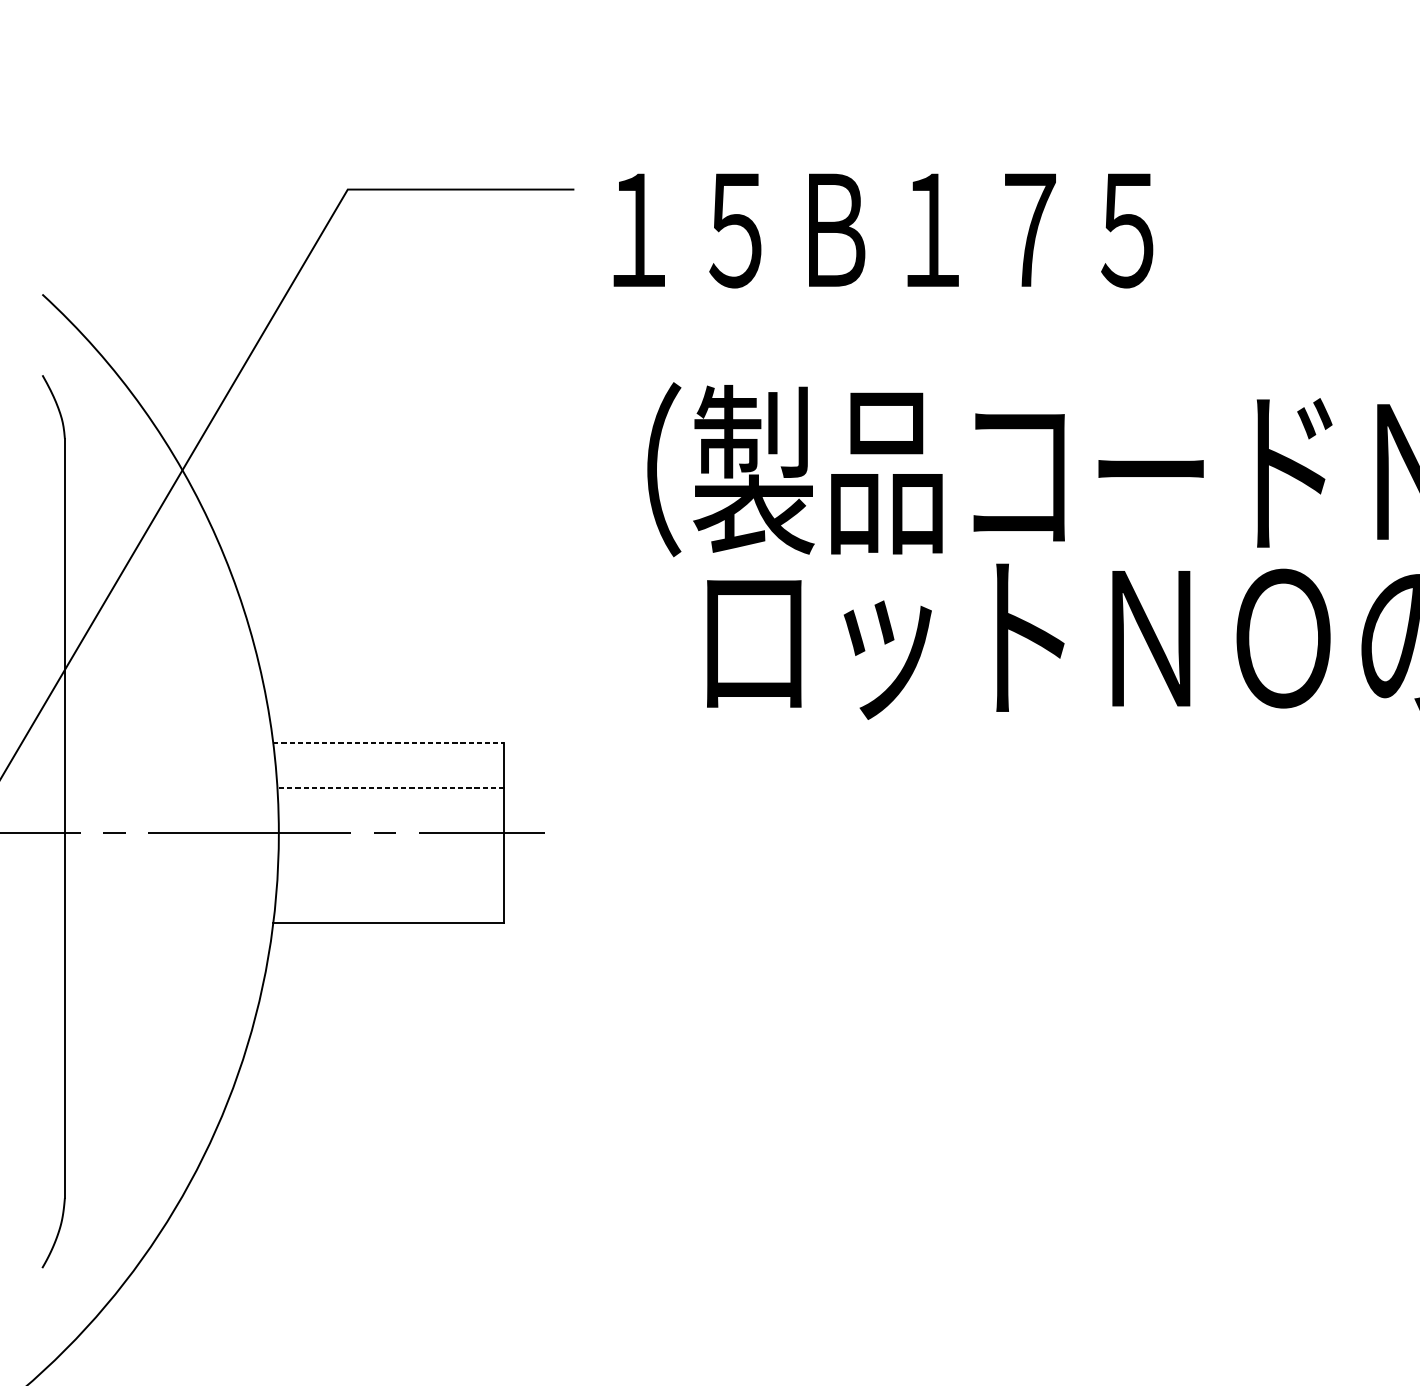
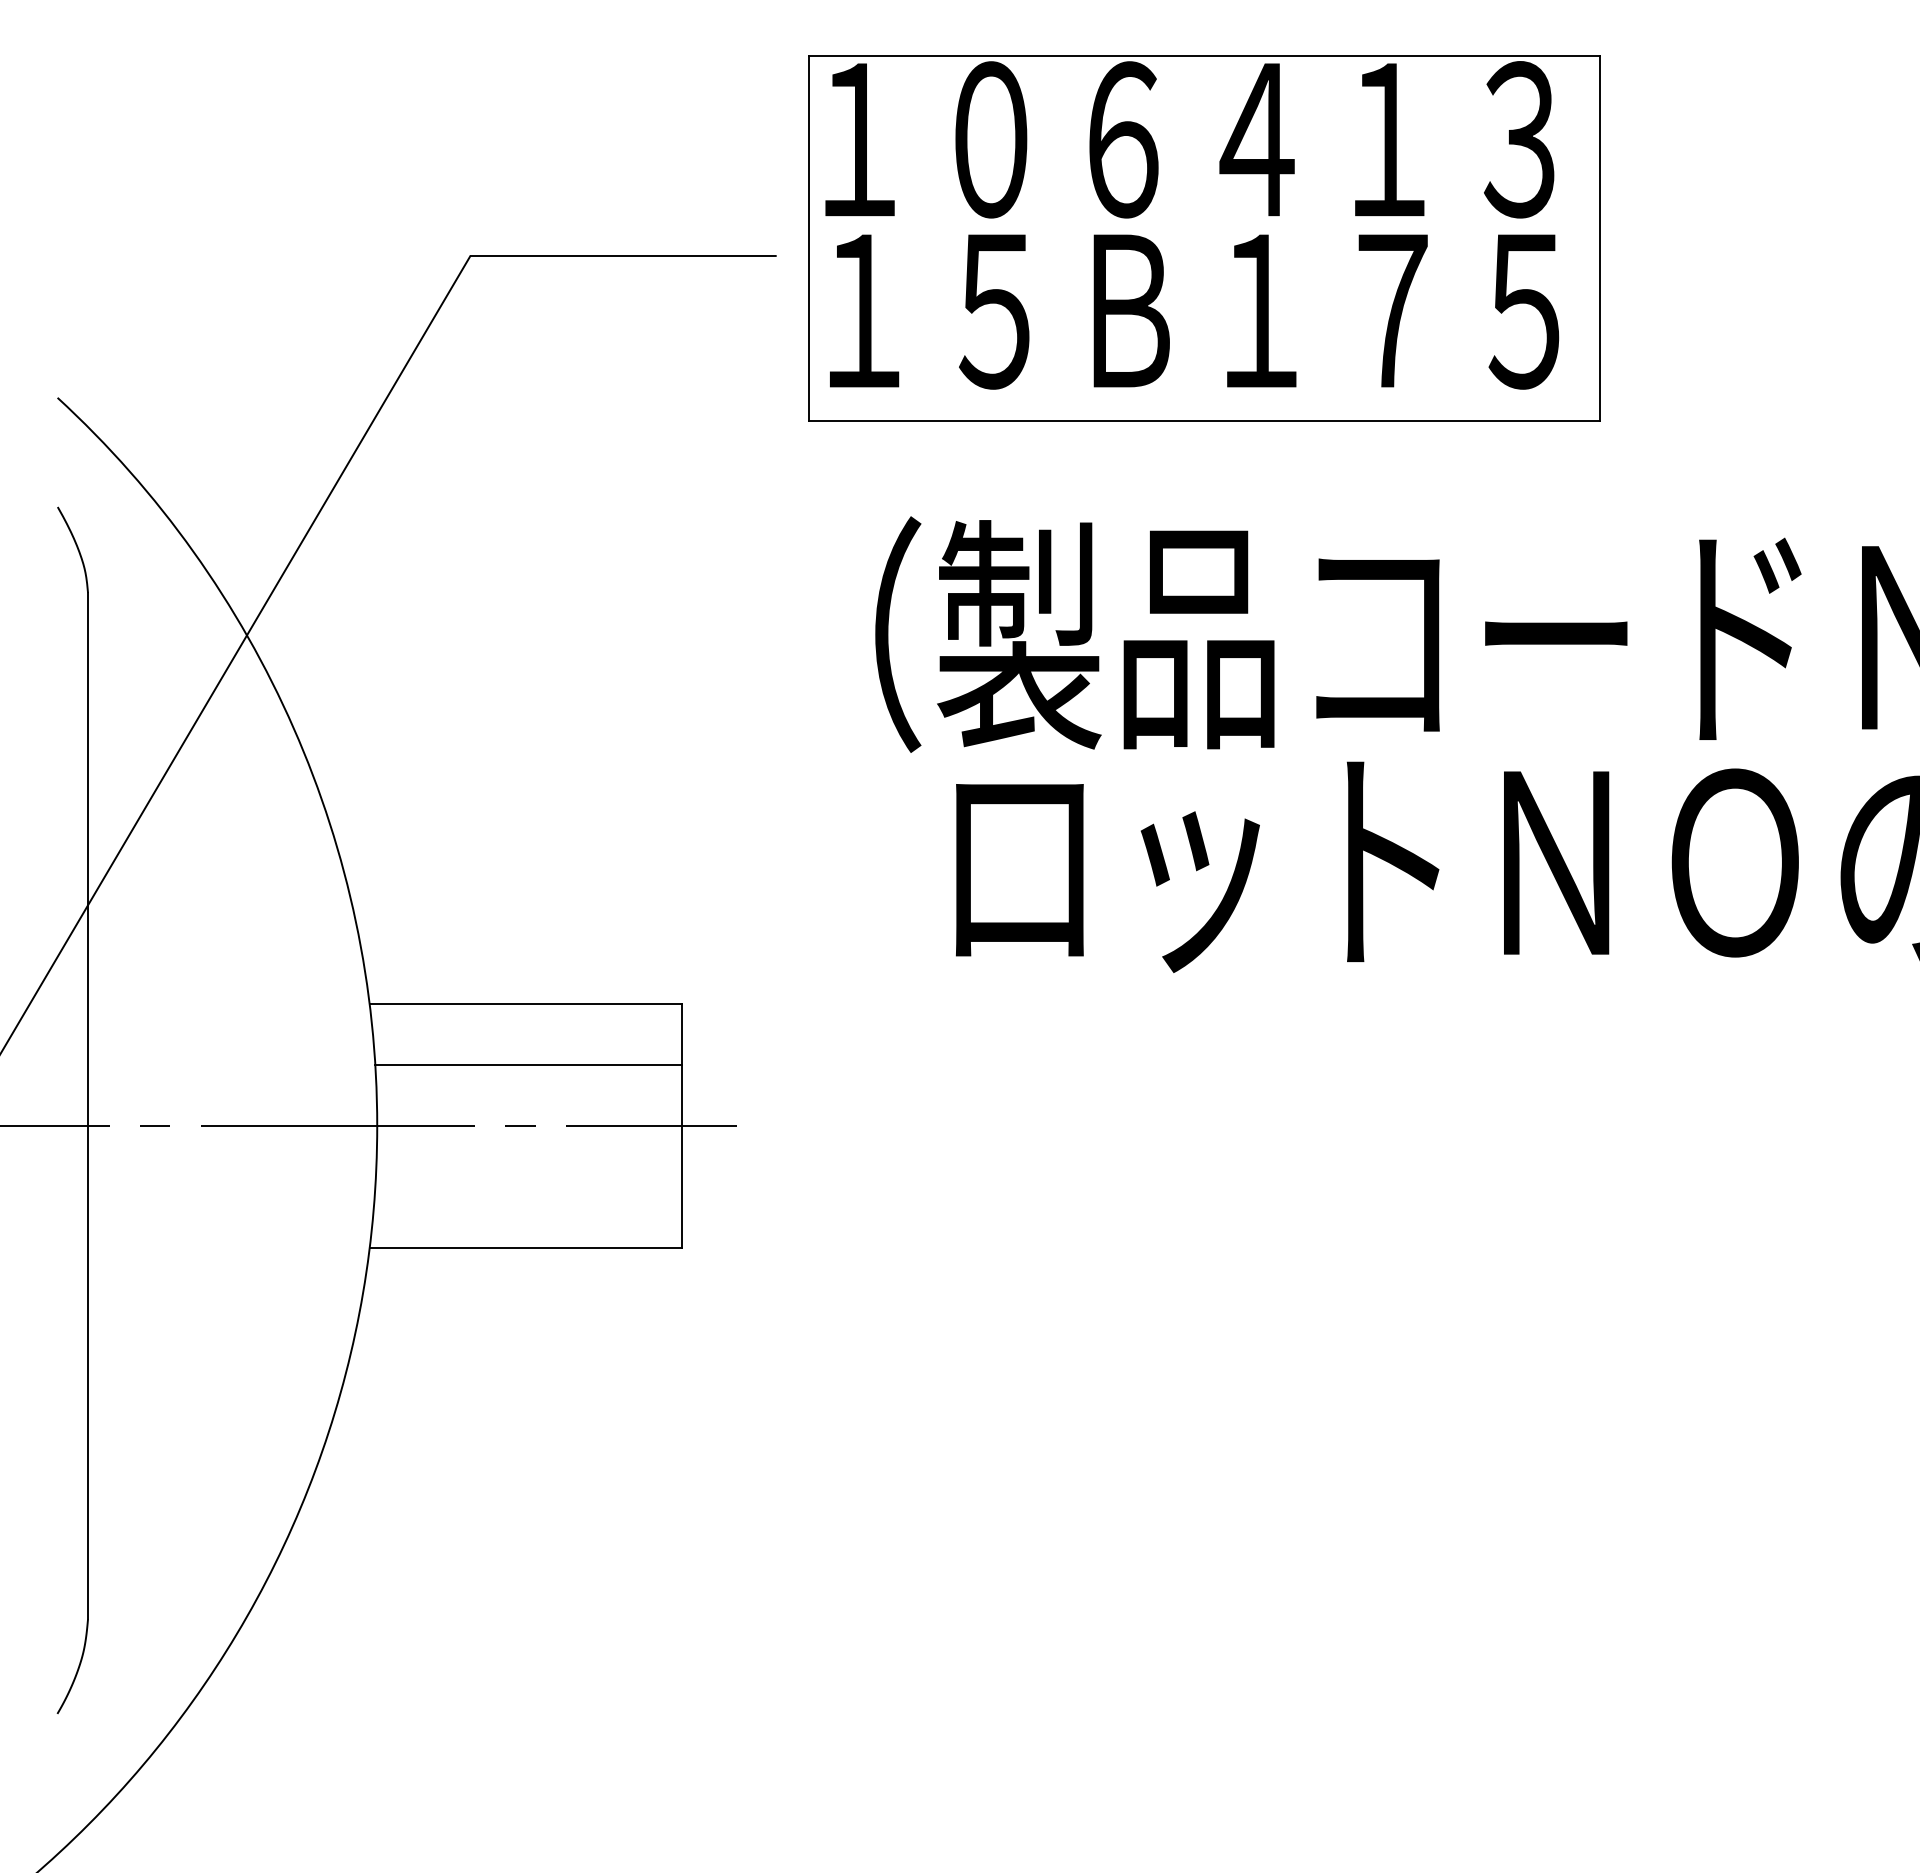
part: (890, 176) -> (1204, 238), added
line: (388, 743) -> (525, 1004), dashed -> solid
line: (390, 788) -> (528, 1065), dashed -> solid

